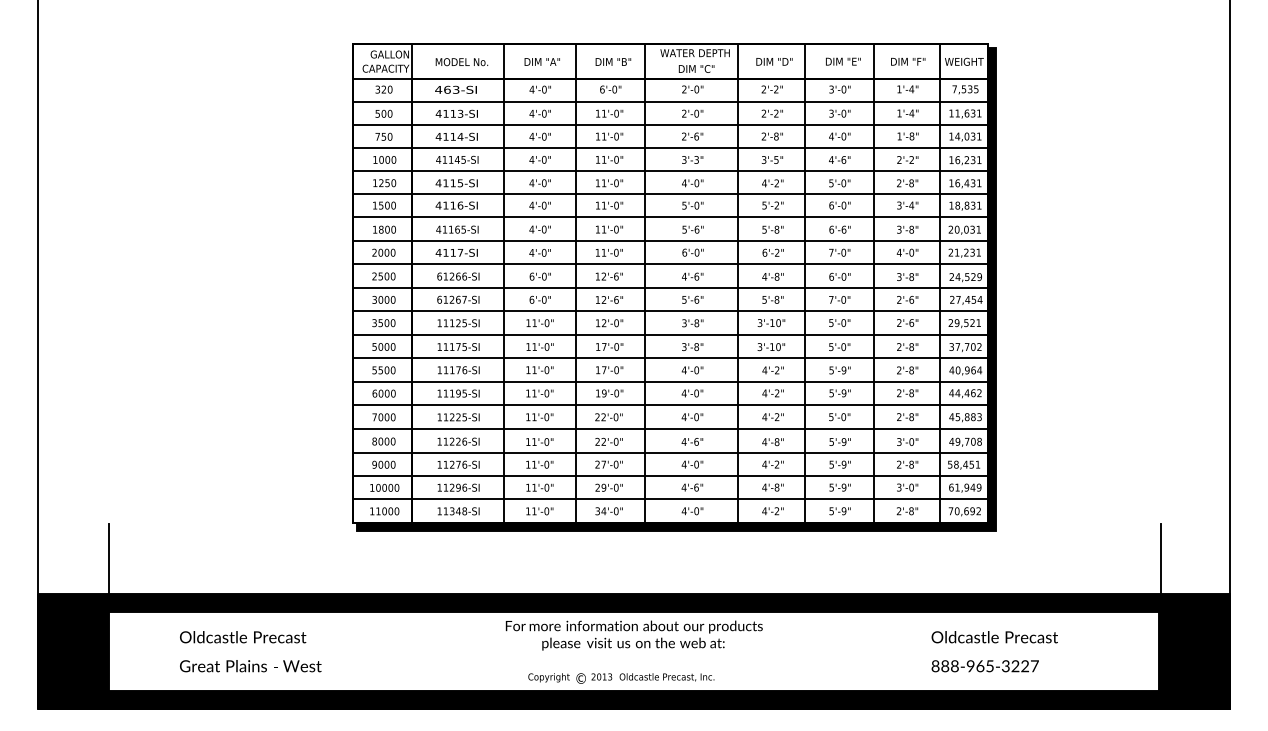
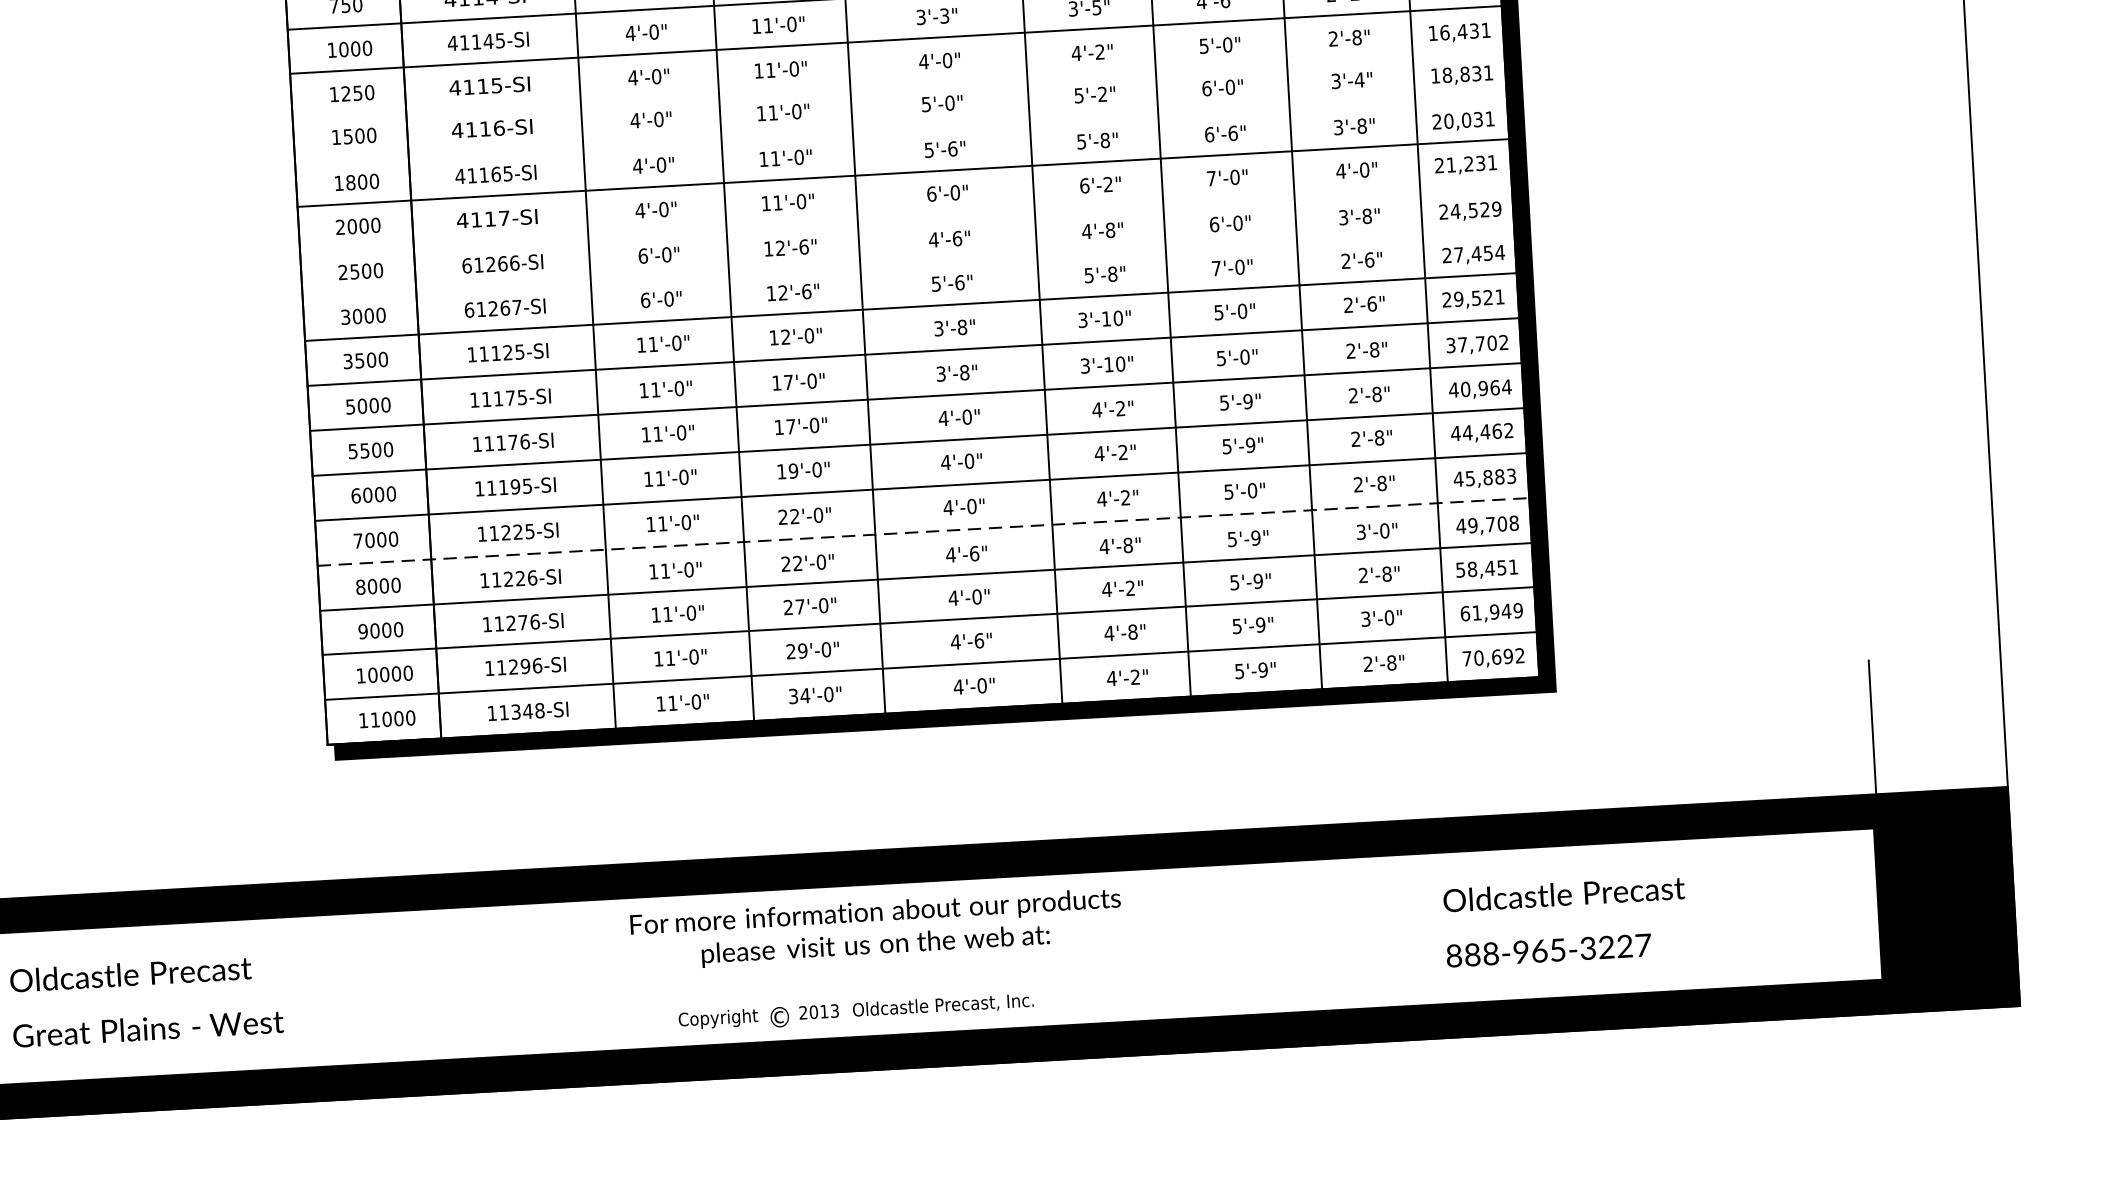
line: (670, 194) -> (898, 84), removed
line: (670, 217) -> (900, 128), removed
line: (670, 264) -> (905, 218), removed
line: (670, 288) -> (908, 263), removed
line: (670, 429) -> (923, 532), solid -> dashed

